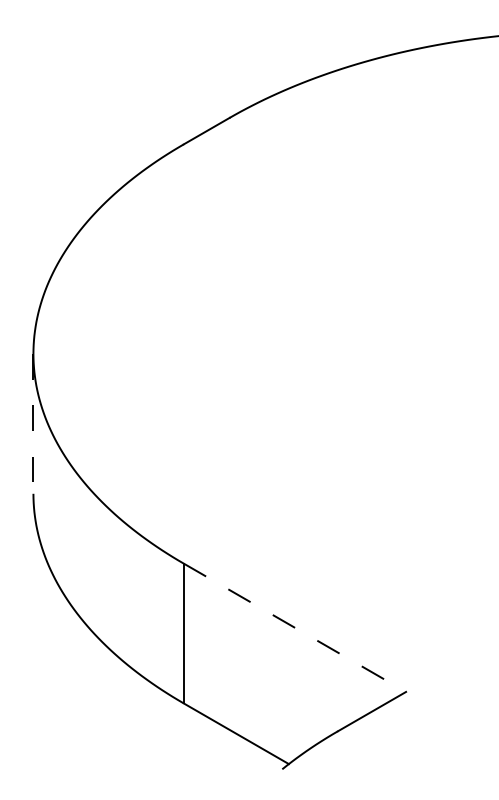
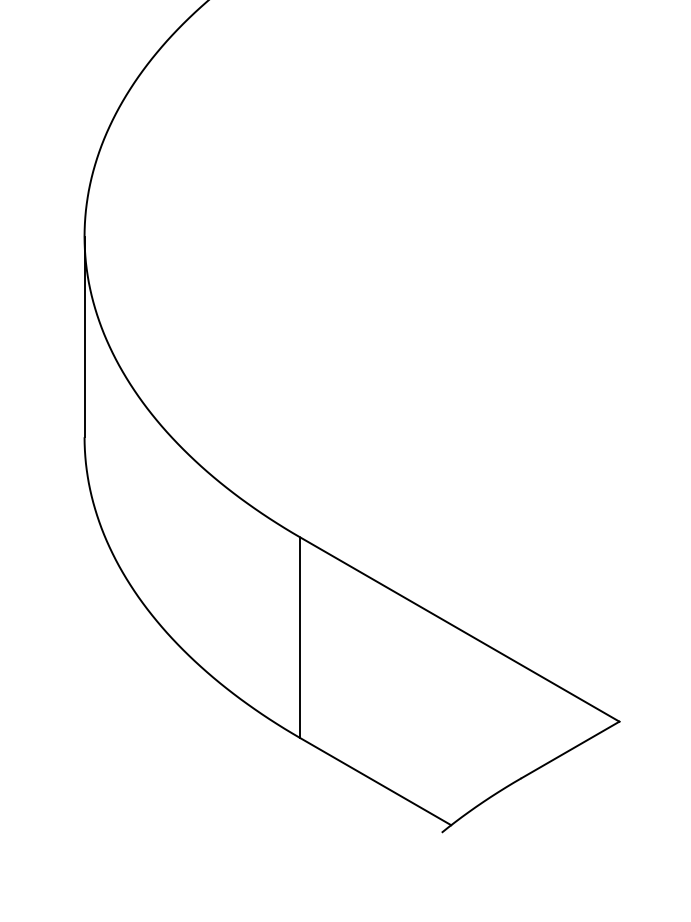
line: (33, 423) -> (84, 336), dashed -> solid
line: (295, 628) -> (460, 630), dashed -> solid

